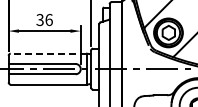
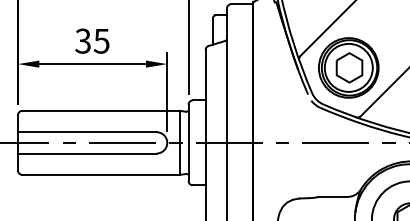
text: (48, 19) -> (100, 40), 36 -> 35
line: (48, 53) -> (100, 110), dashed -> solid

